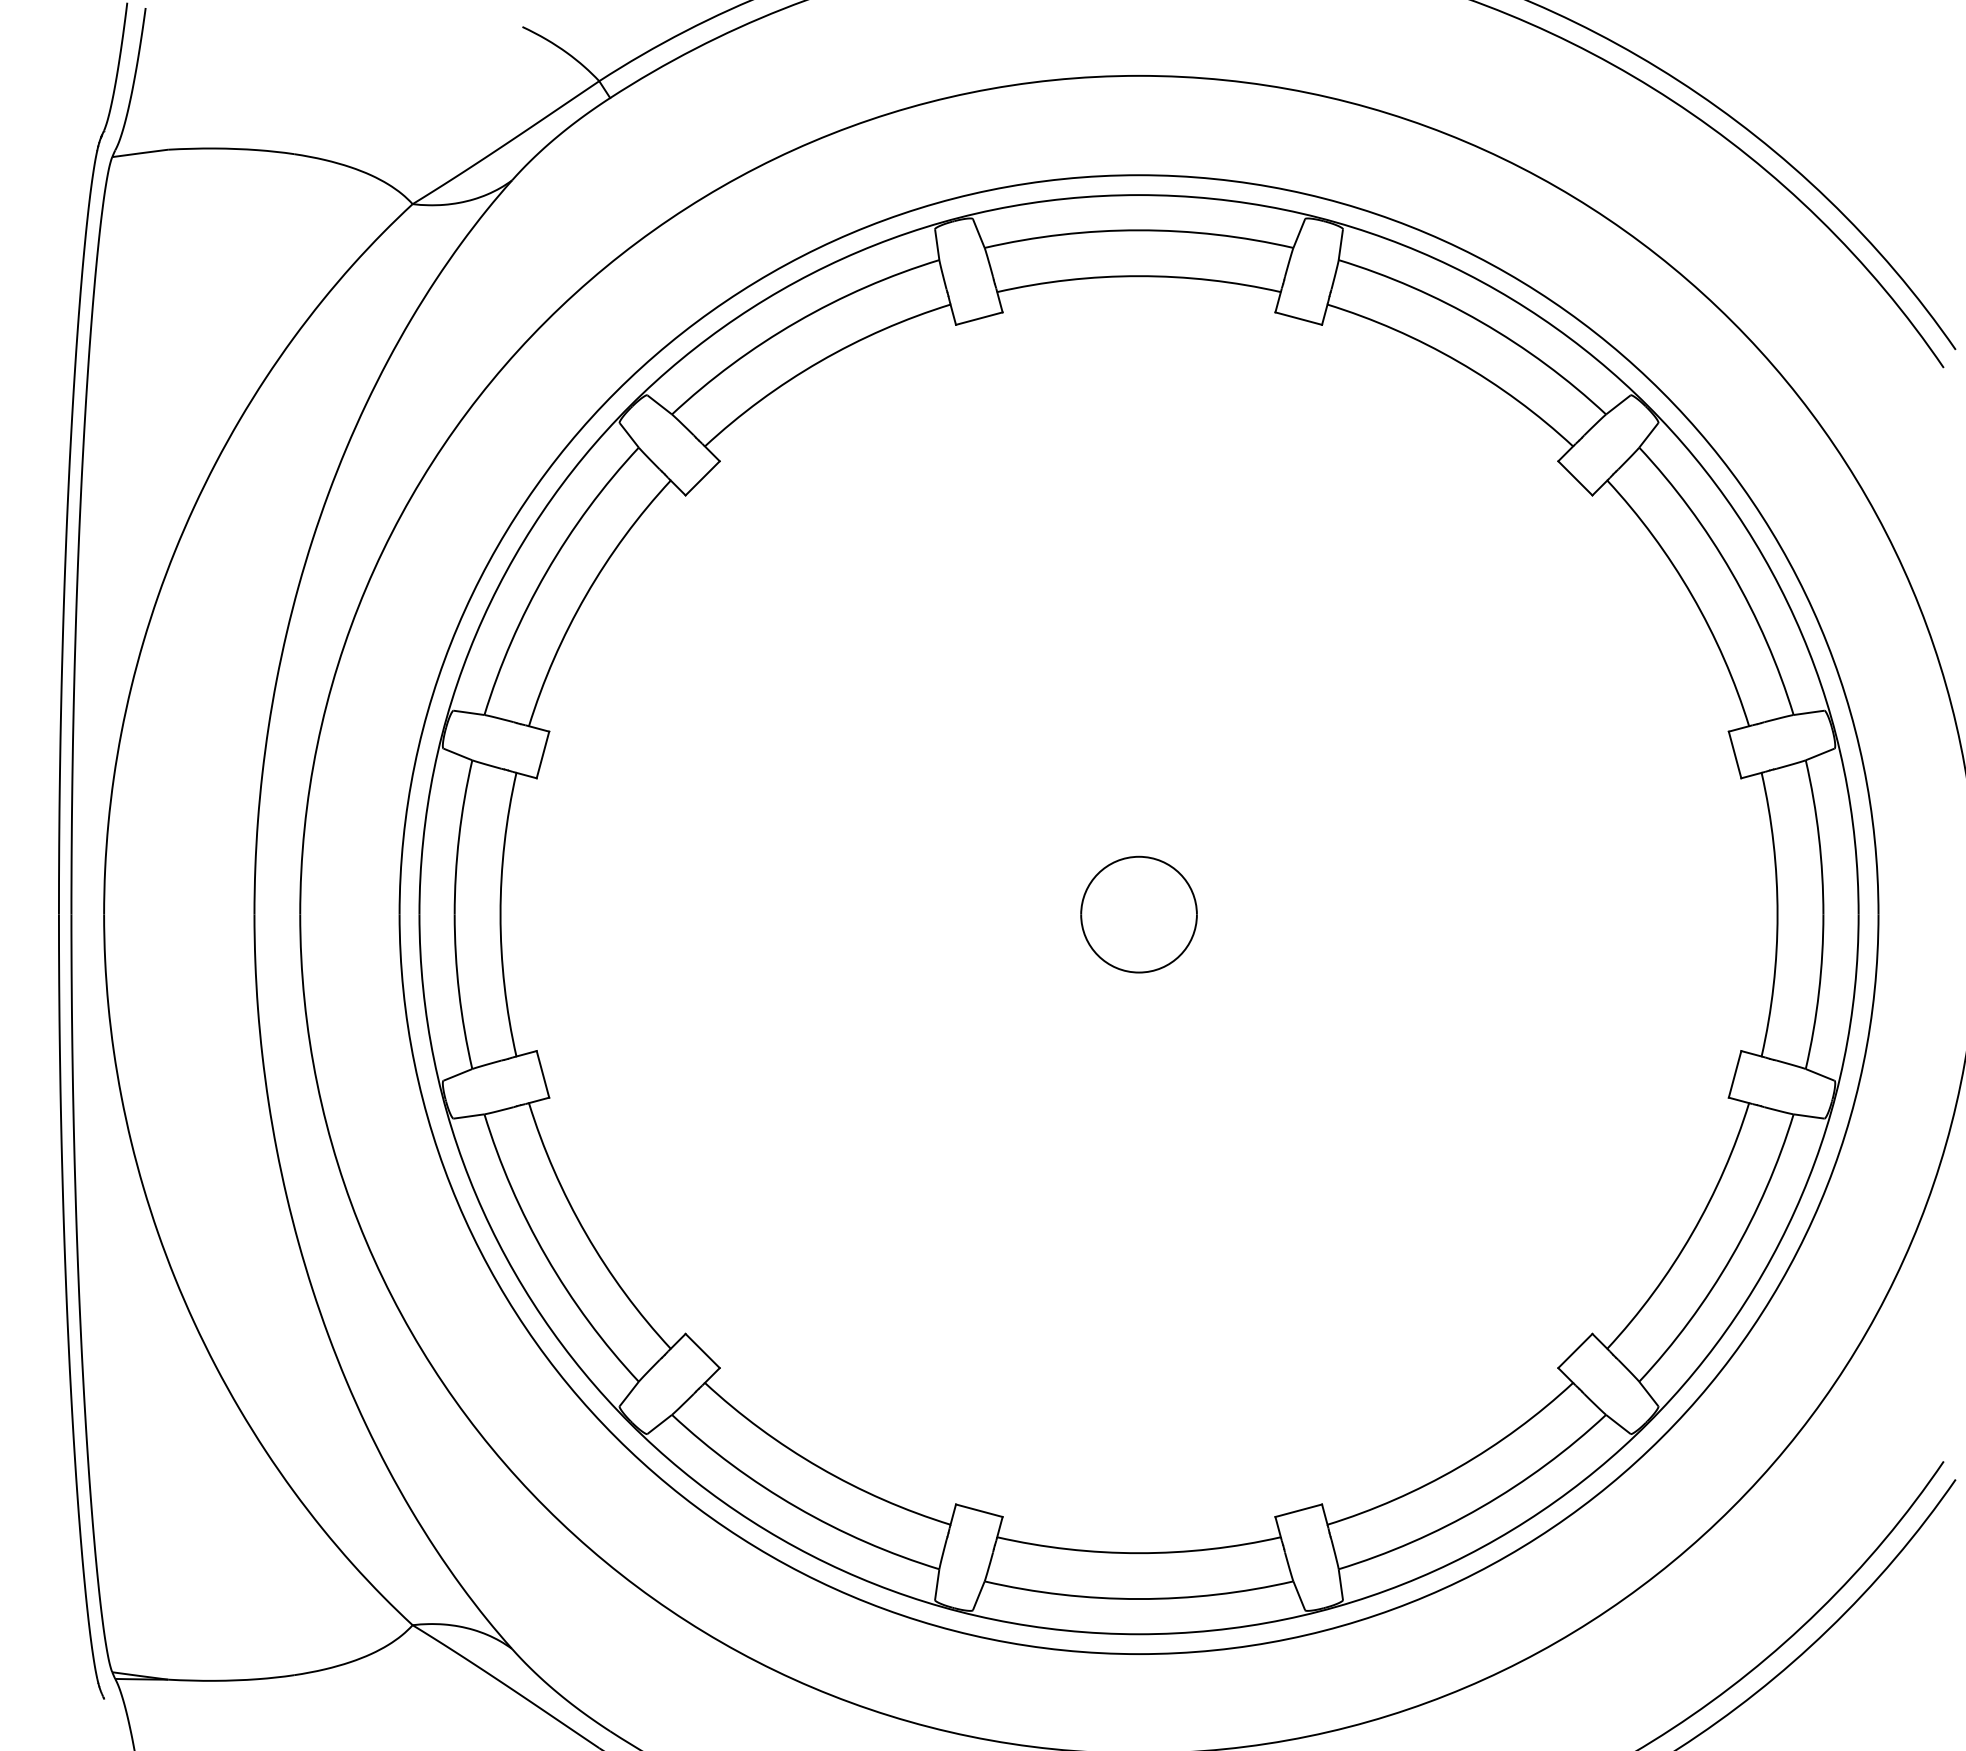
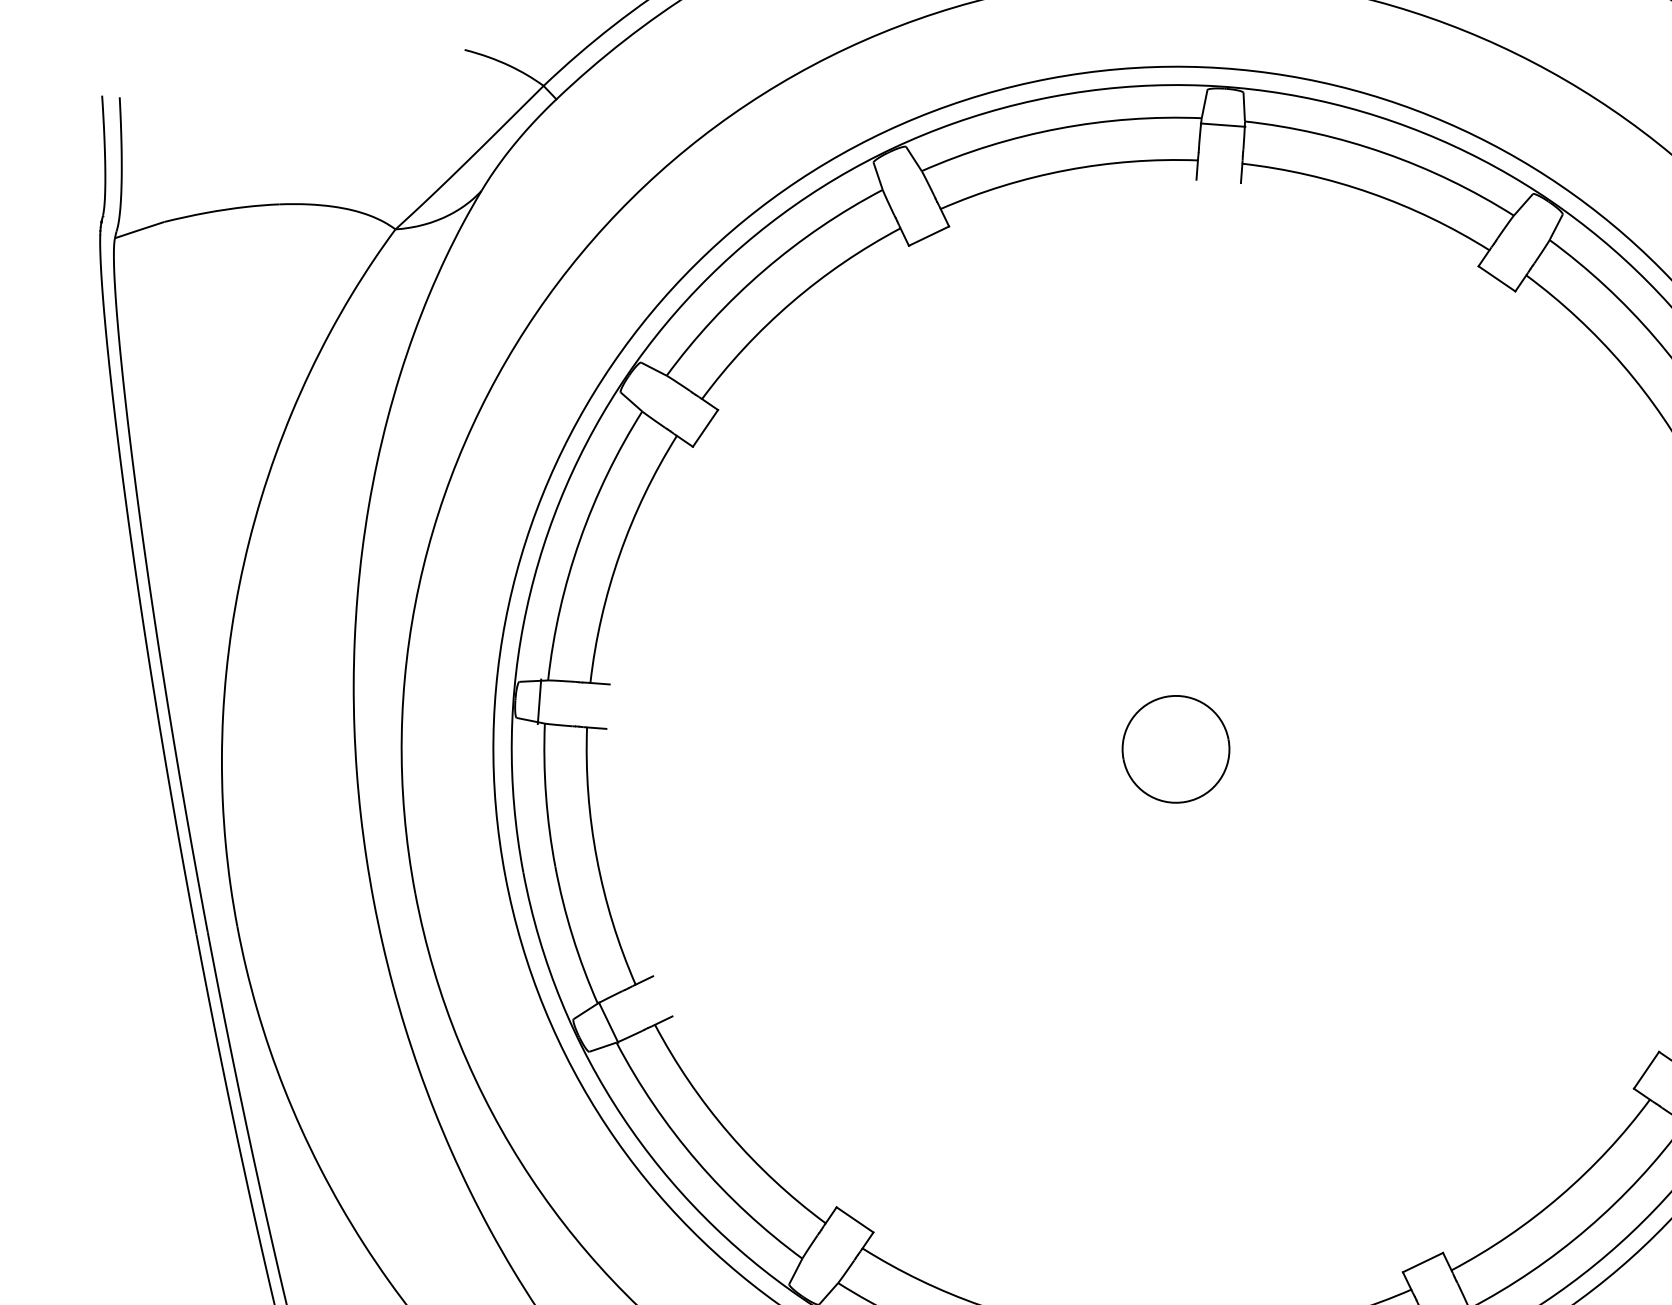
line: (1298, 318) -> (1222, 125), moved
line: (542, 754) -> (538, 701), moved
line: (542, 1074) -> (608, 1022), moved

